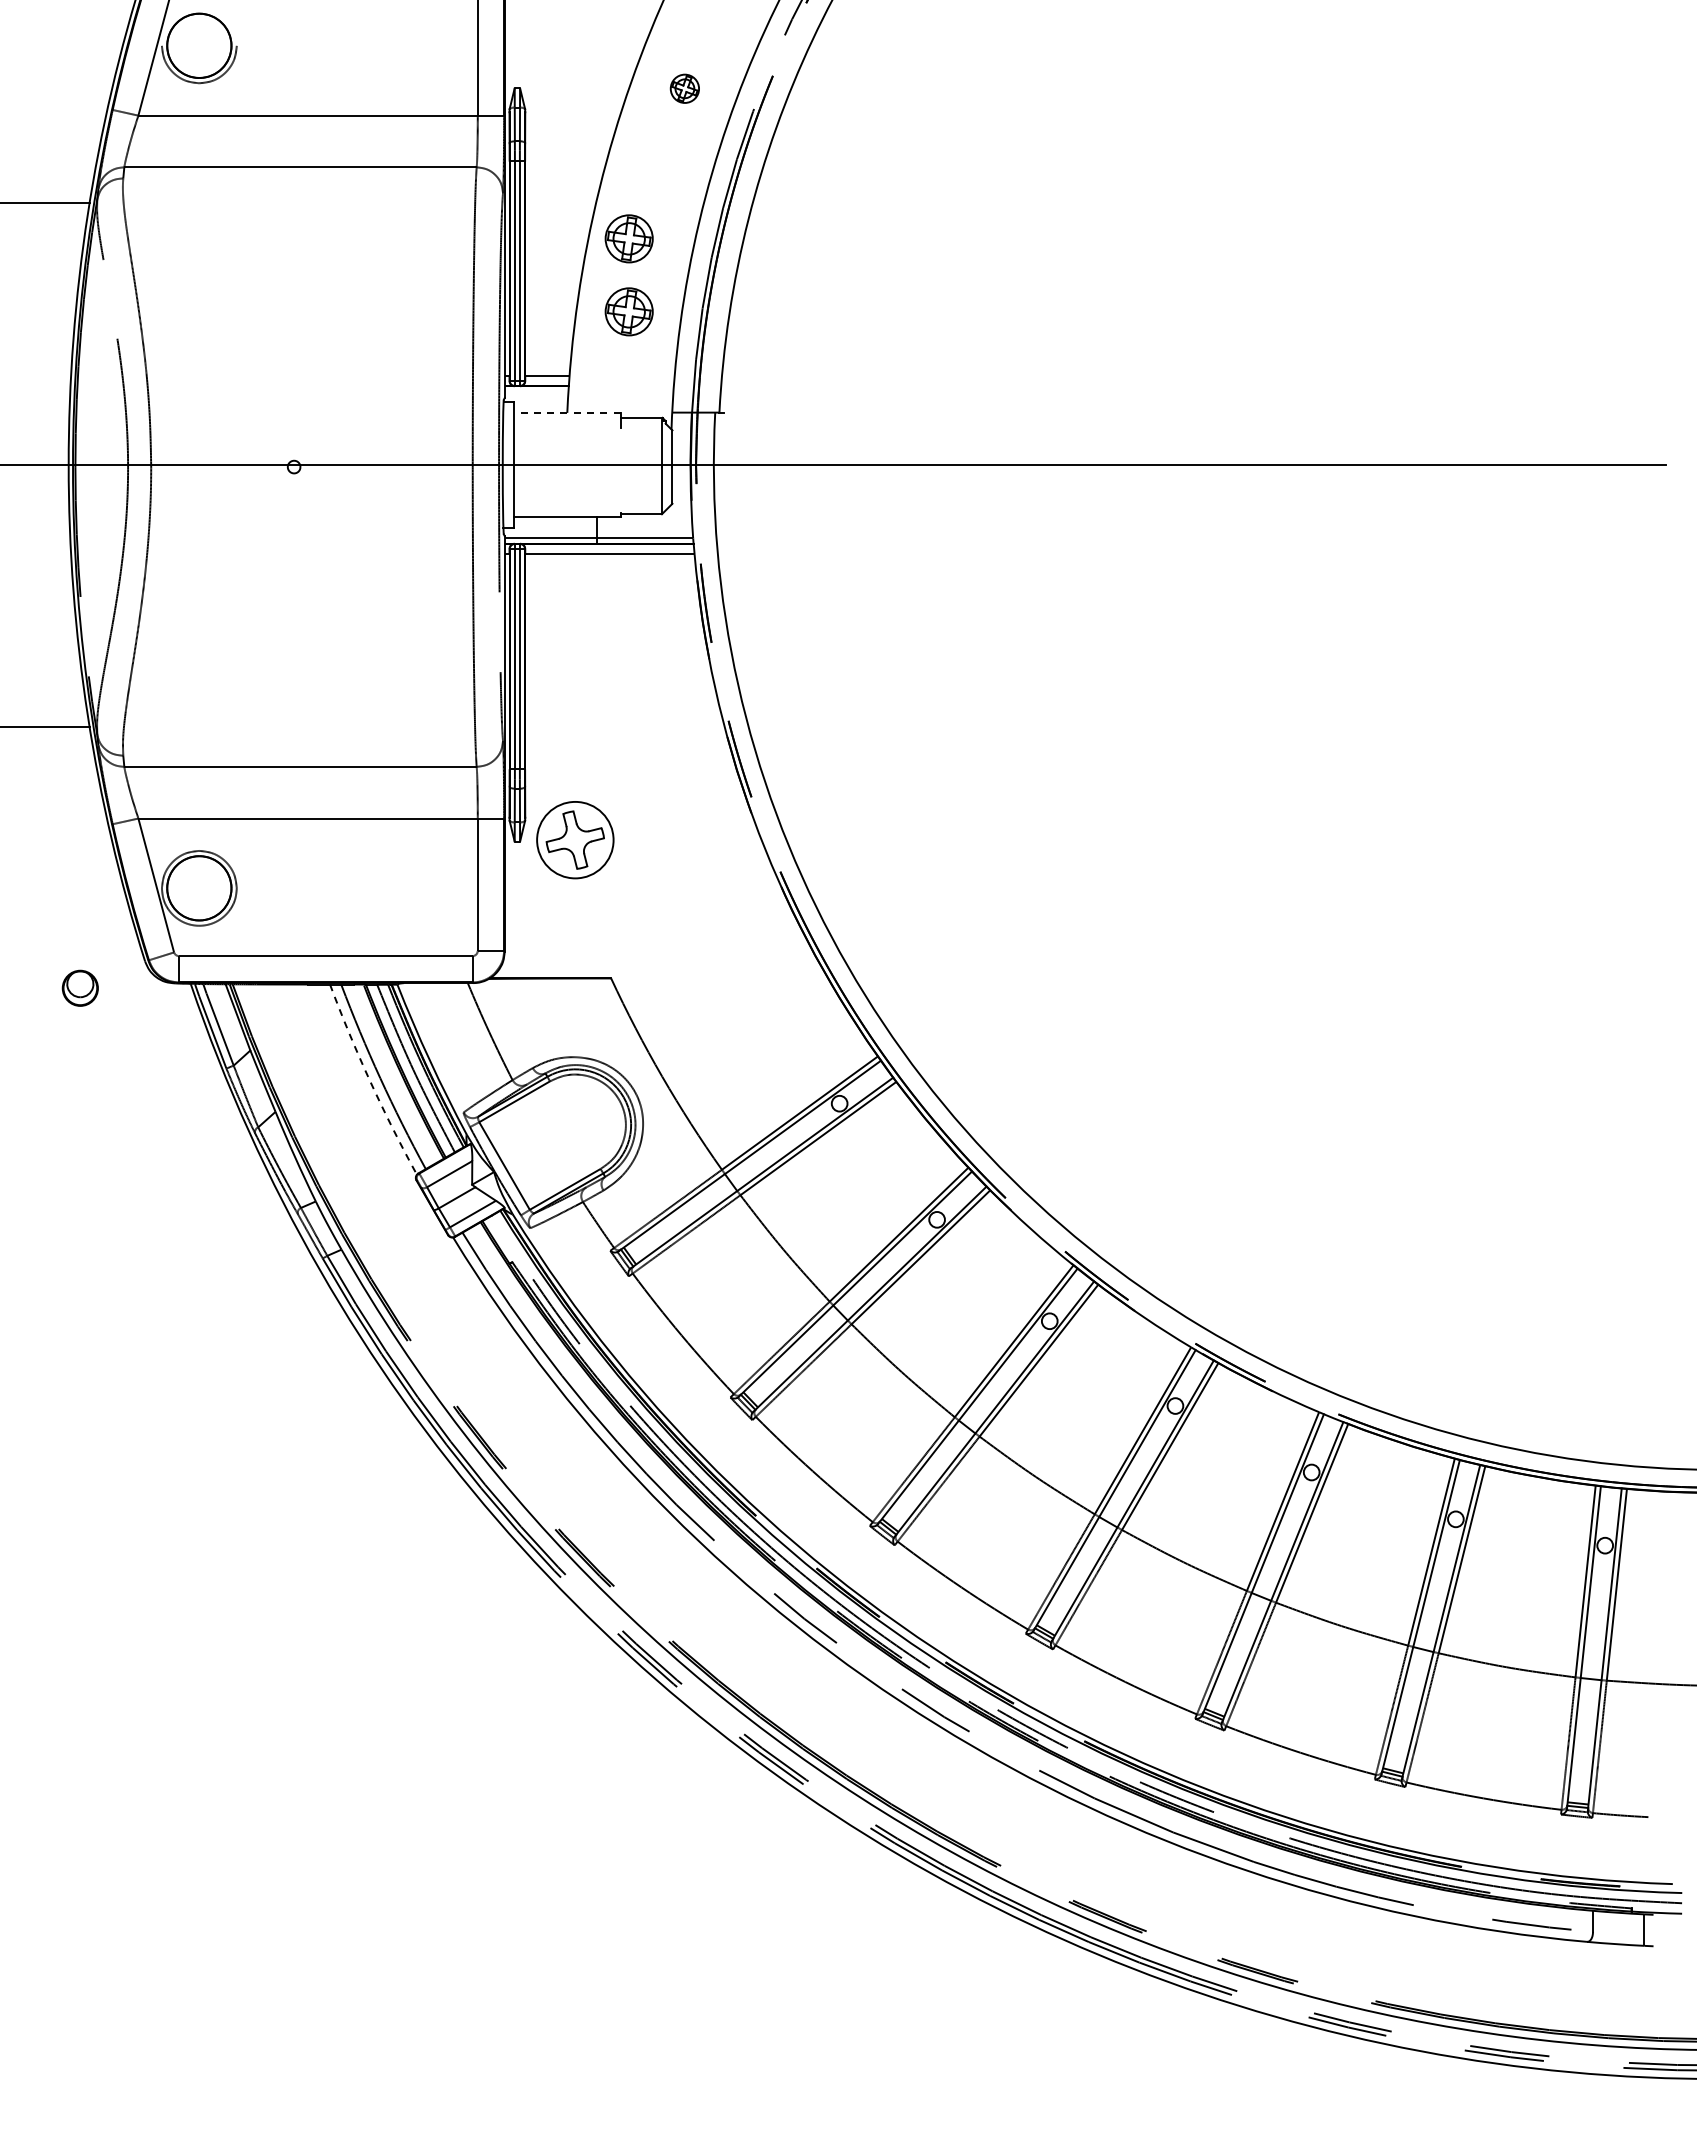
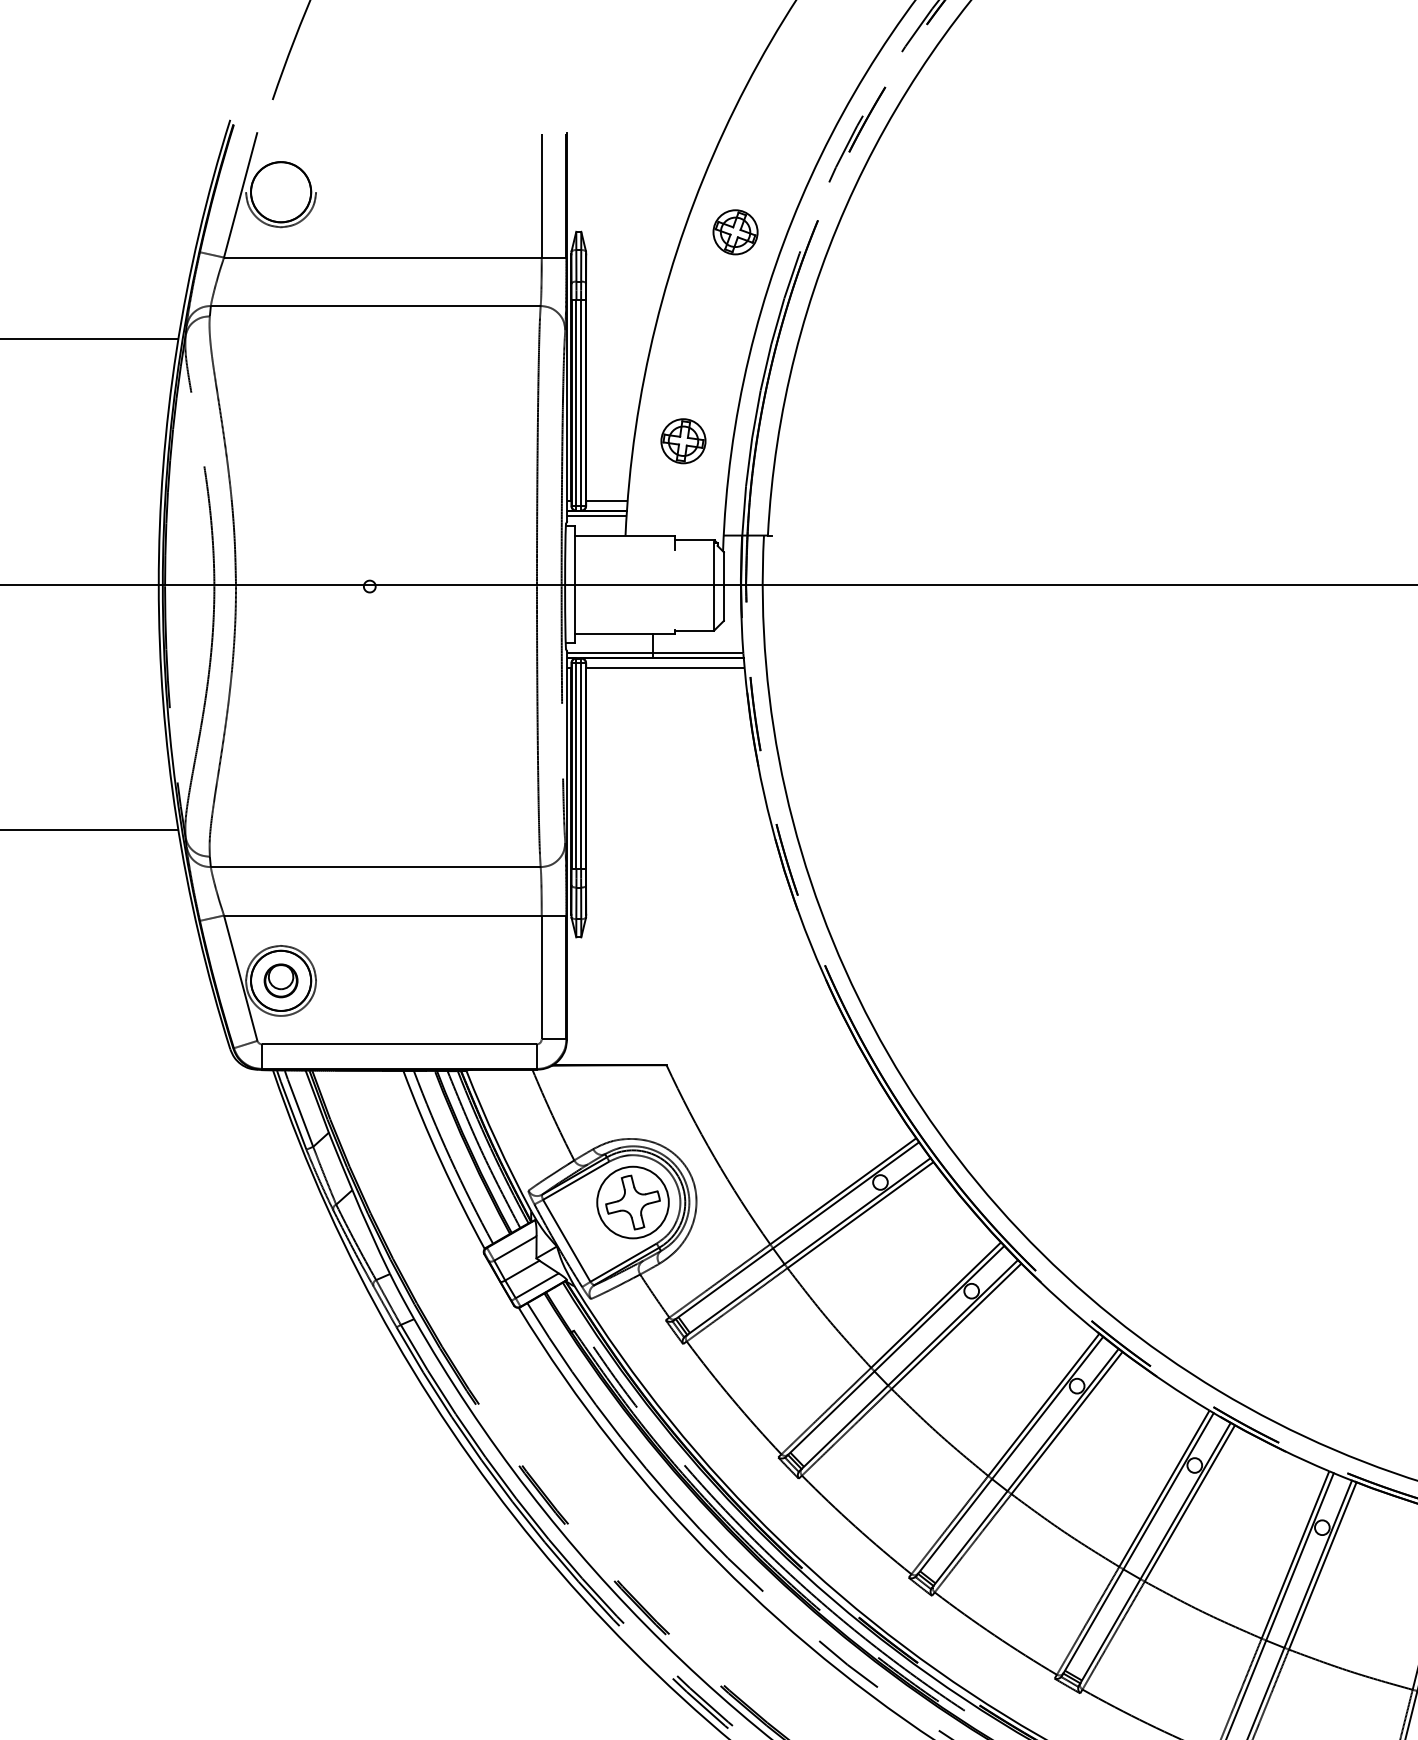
part: (684, 88) -> (735, 232), size x1.67
part: (628, 238) -> (682, 372), removed
line: (536, 391) -> (596, 515), added
line: (566, 412) -> (624, 535), dashed -> solid
part: (575, 840) -> (633, 1202), moved
part: (79, 987) -> (280, 980), moved
arc: (370, 1081) -> (441, 1161), dashed -> solid

